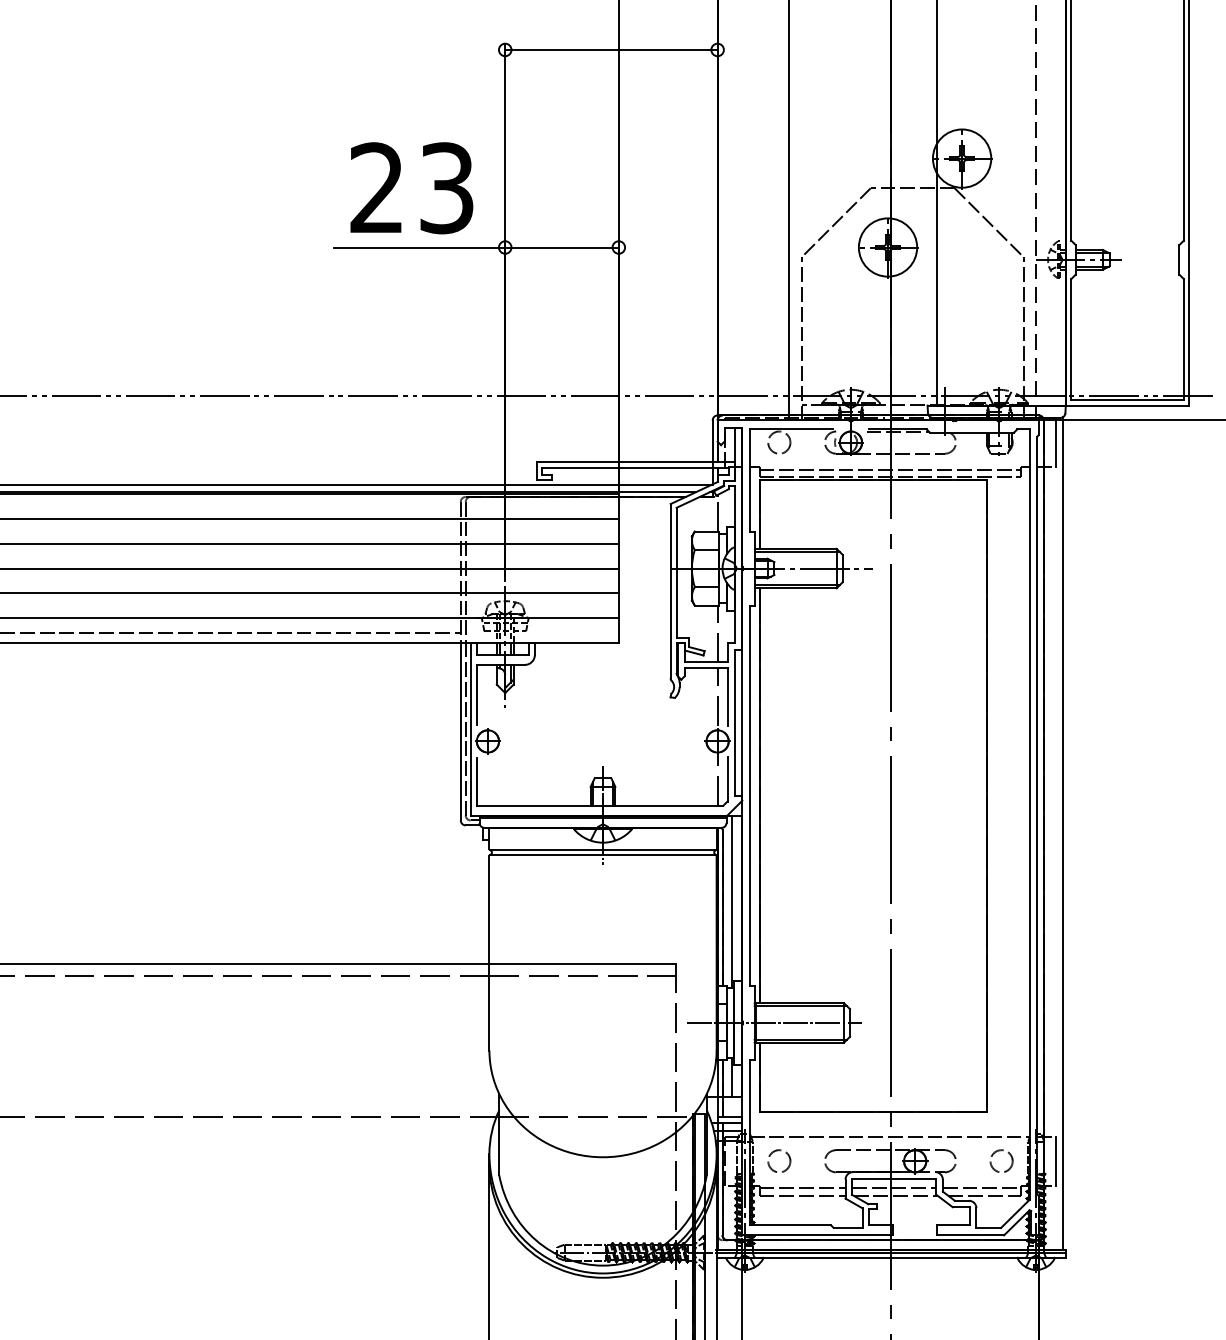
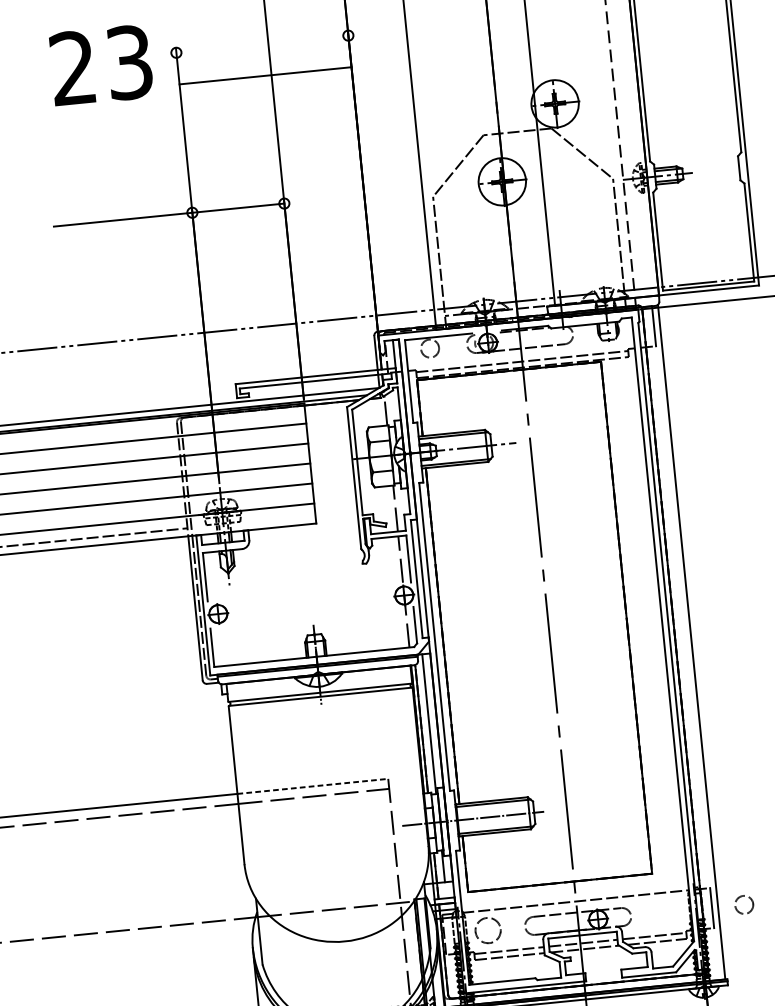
line: (611, 49) -> (265, 75), moved
text: (411, 188) -> (101, 65), moved
line: (583, 963) -> (313, 786), solid -> dashed
circle: (779, 1160) -> (488, 929), size x1.4
circle: (1001, 1160) -> (744, 904), moved

